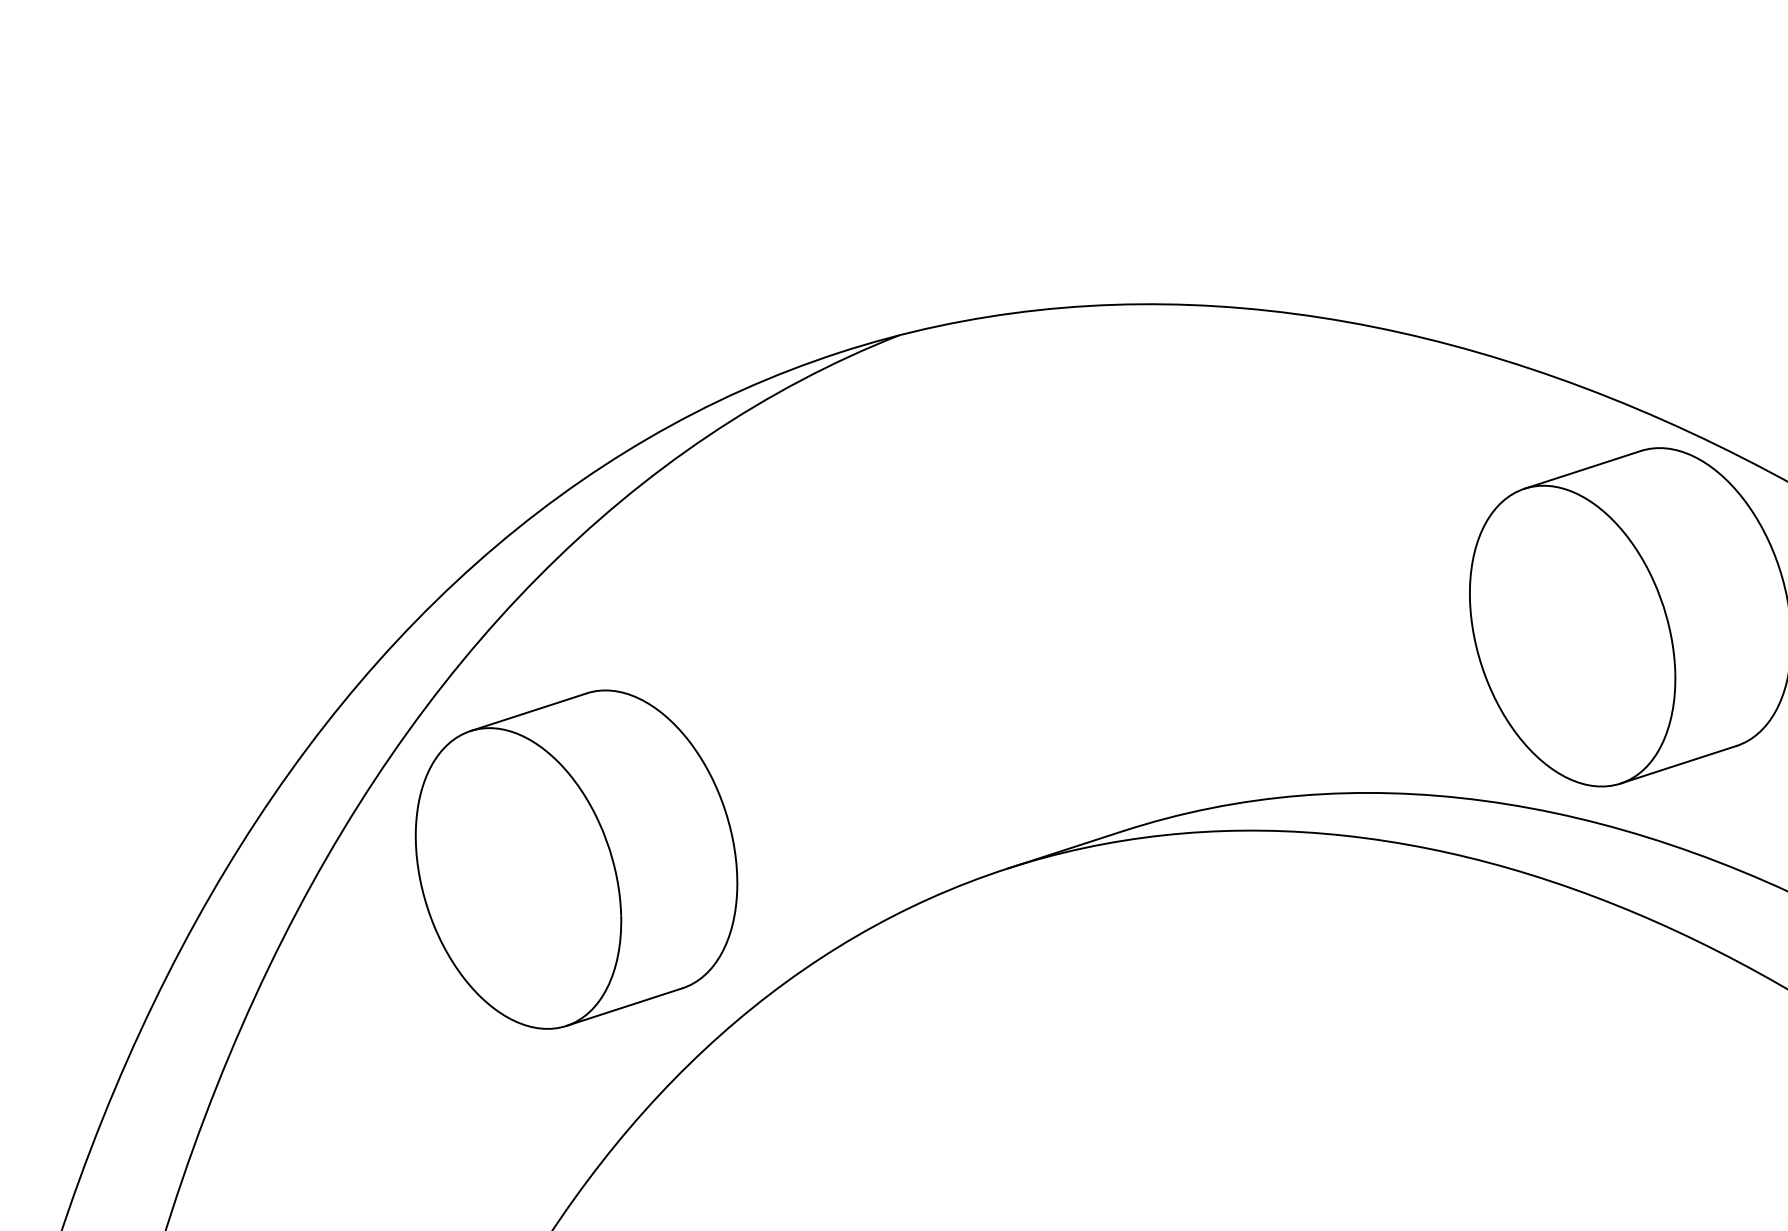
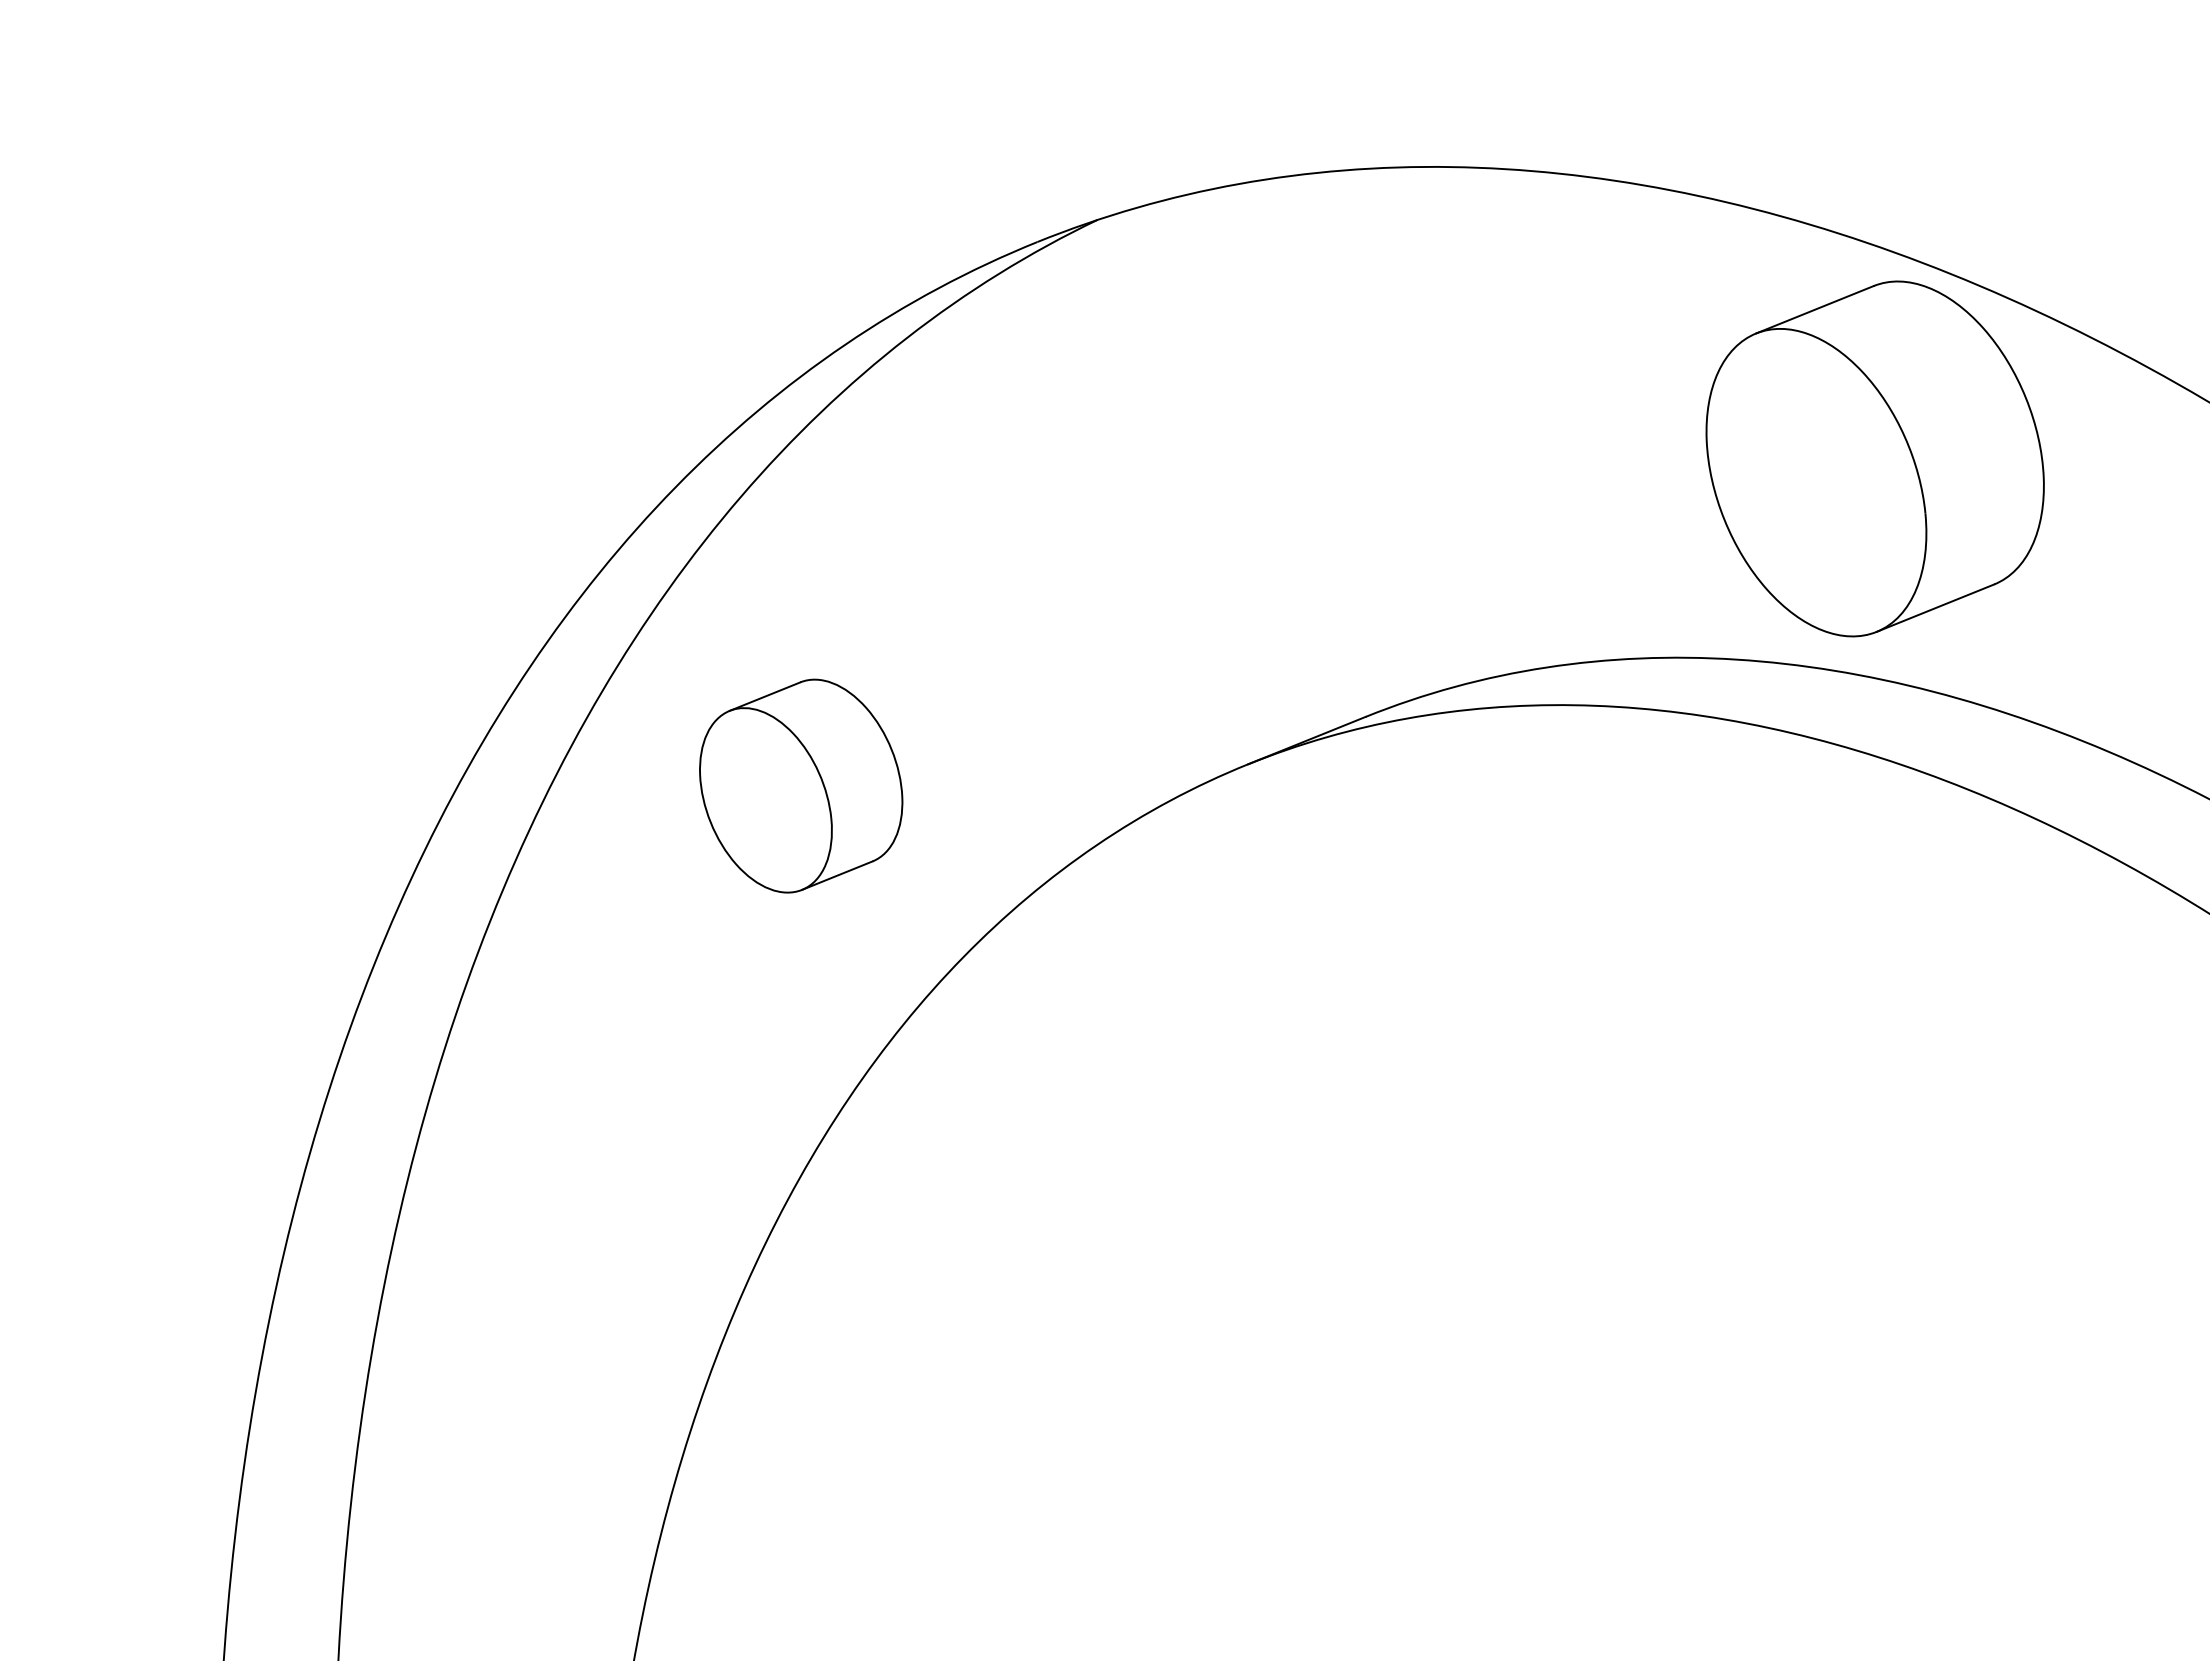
part: (575, 858) -> (800, 785), size x0.6

